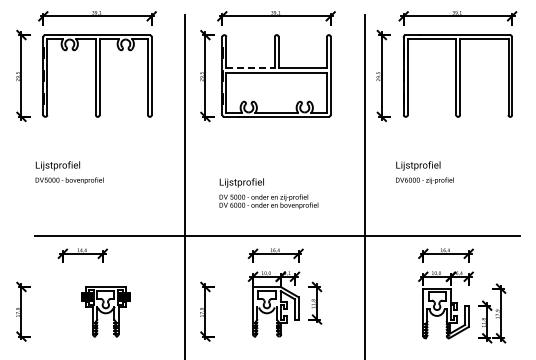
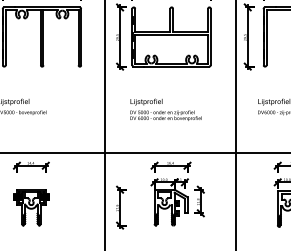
line: (251, 68) -> (153, 31), dashed -> solid
text: (268, 193) -> (165, 109), moved
part: (105, 311) -> (31, 207), moved

